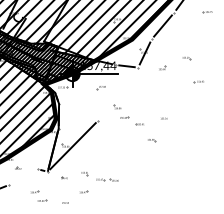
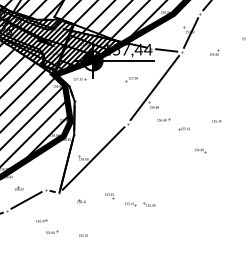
line: (118, 93) -> (155, 87), added
line: (23, 176) -> (26, 199), added
part: (84, 191) -> (109, 219), removed

